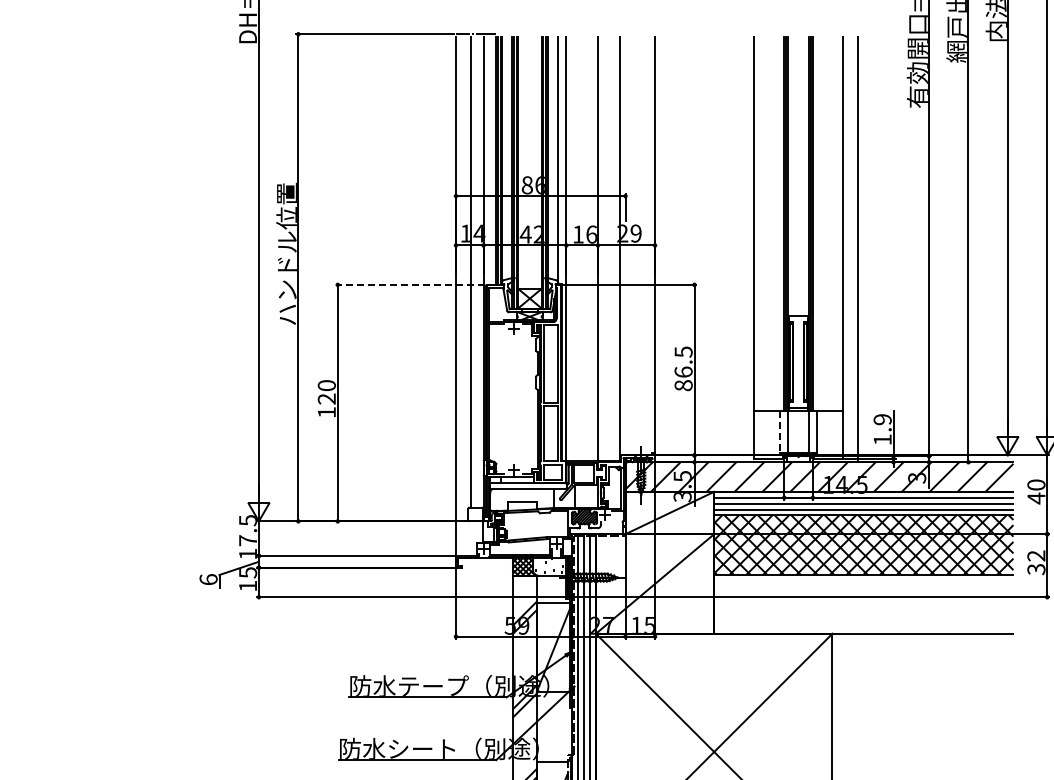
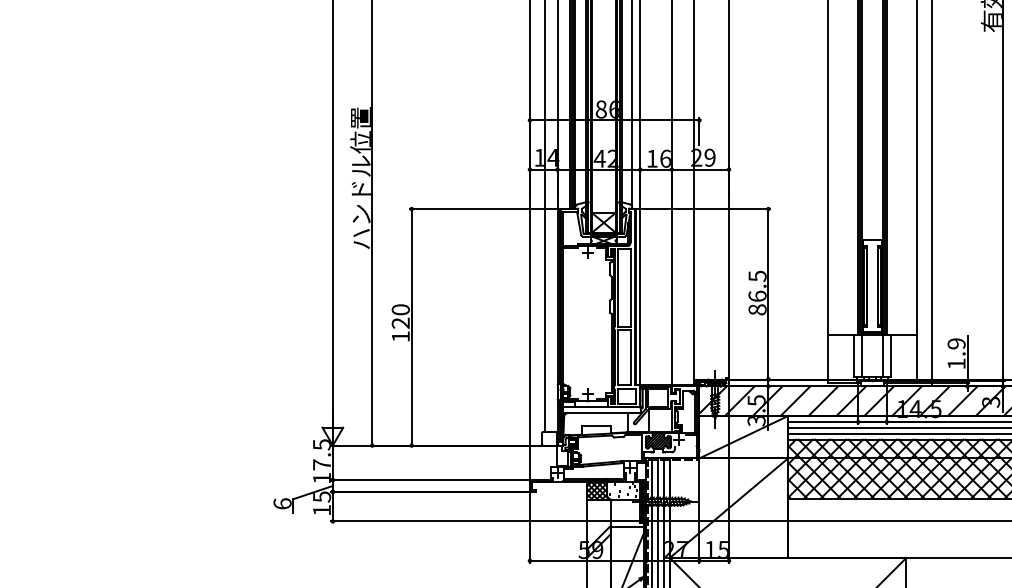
line: (410, 284) -> (484, 208), dashed -> solid
line: (779, 431) -> (853, 355), dashed -> solid

